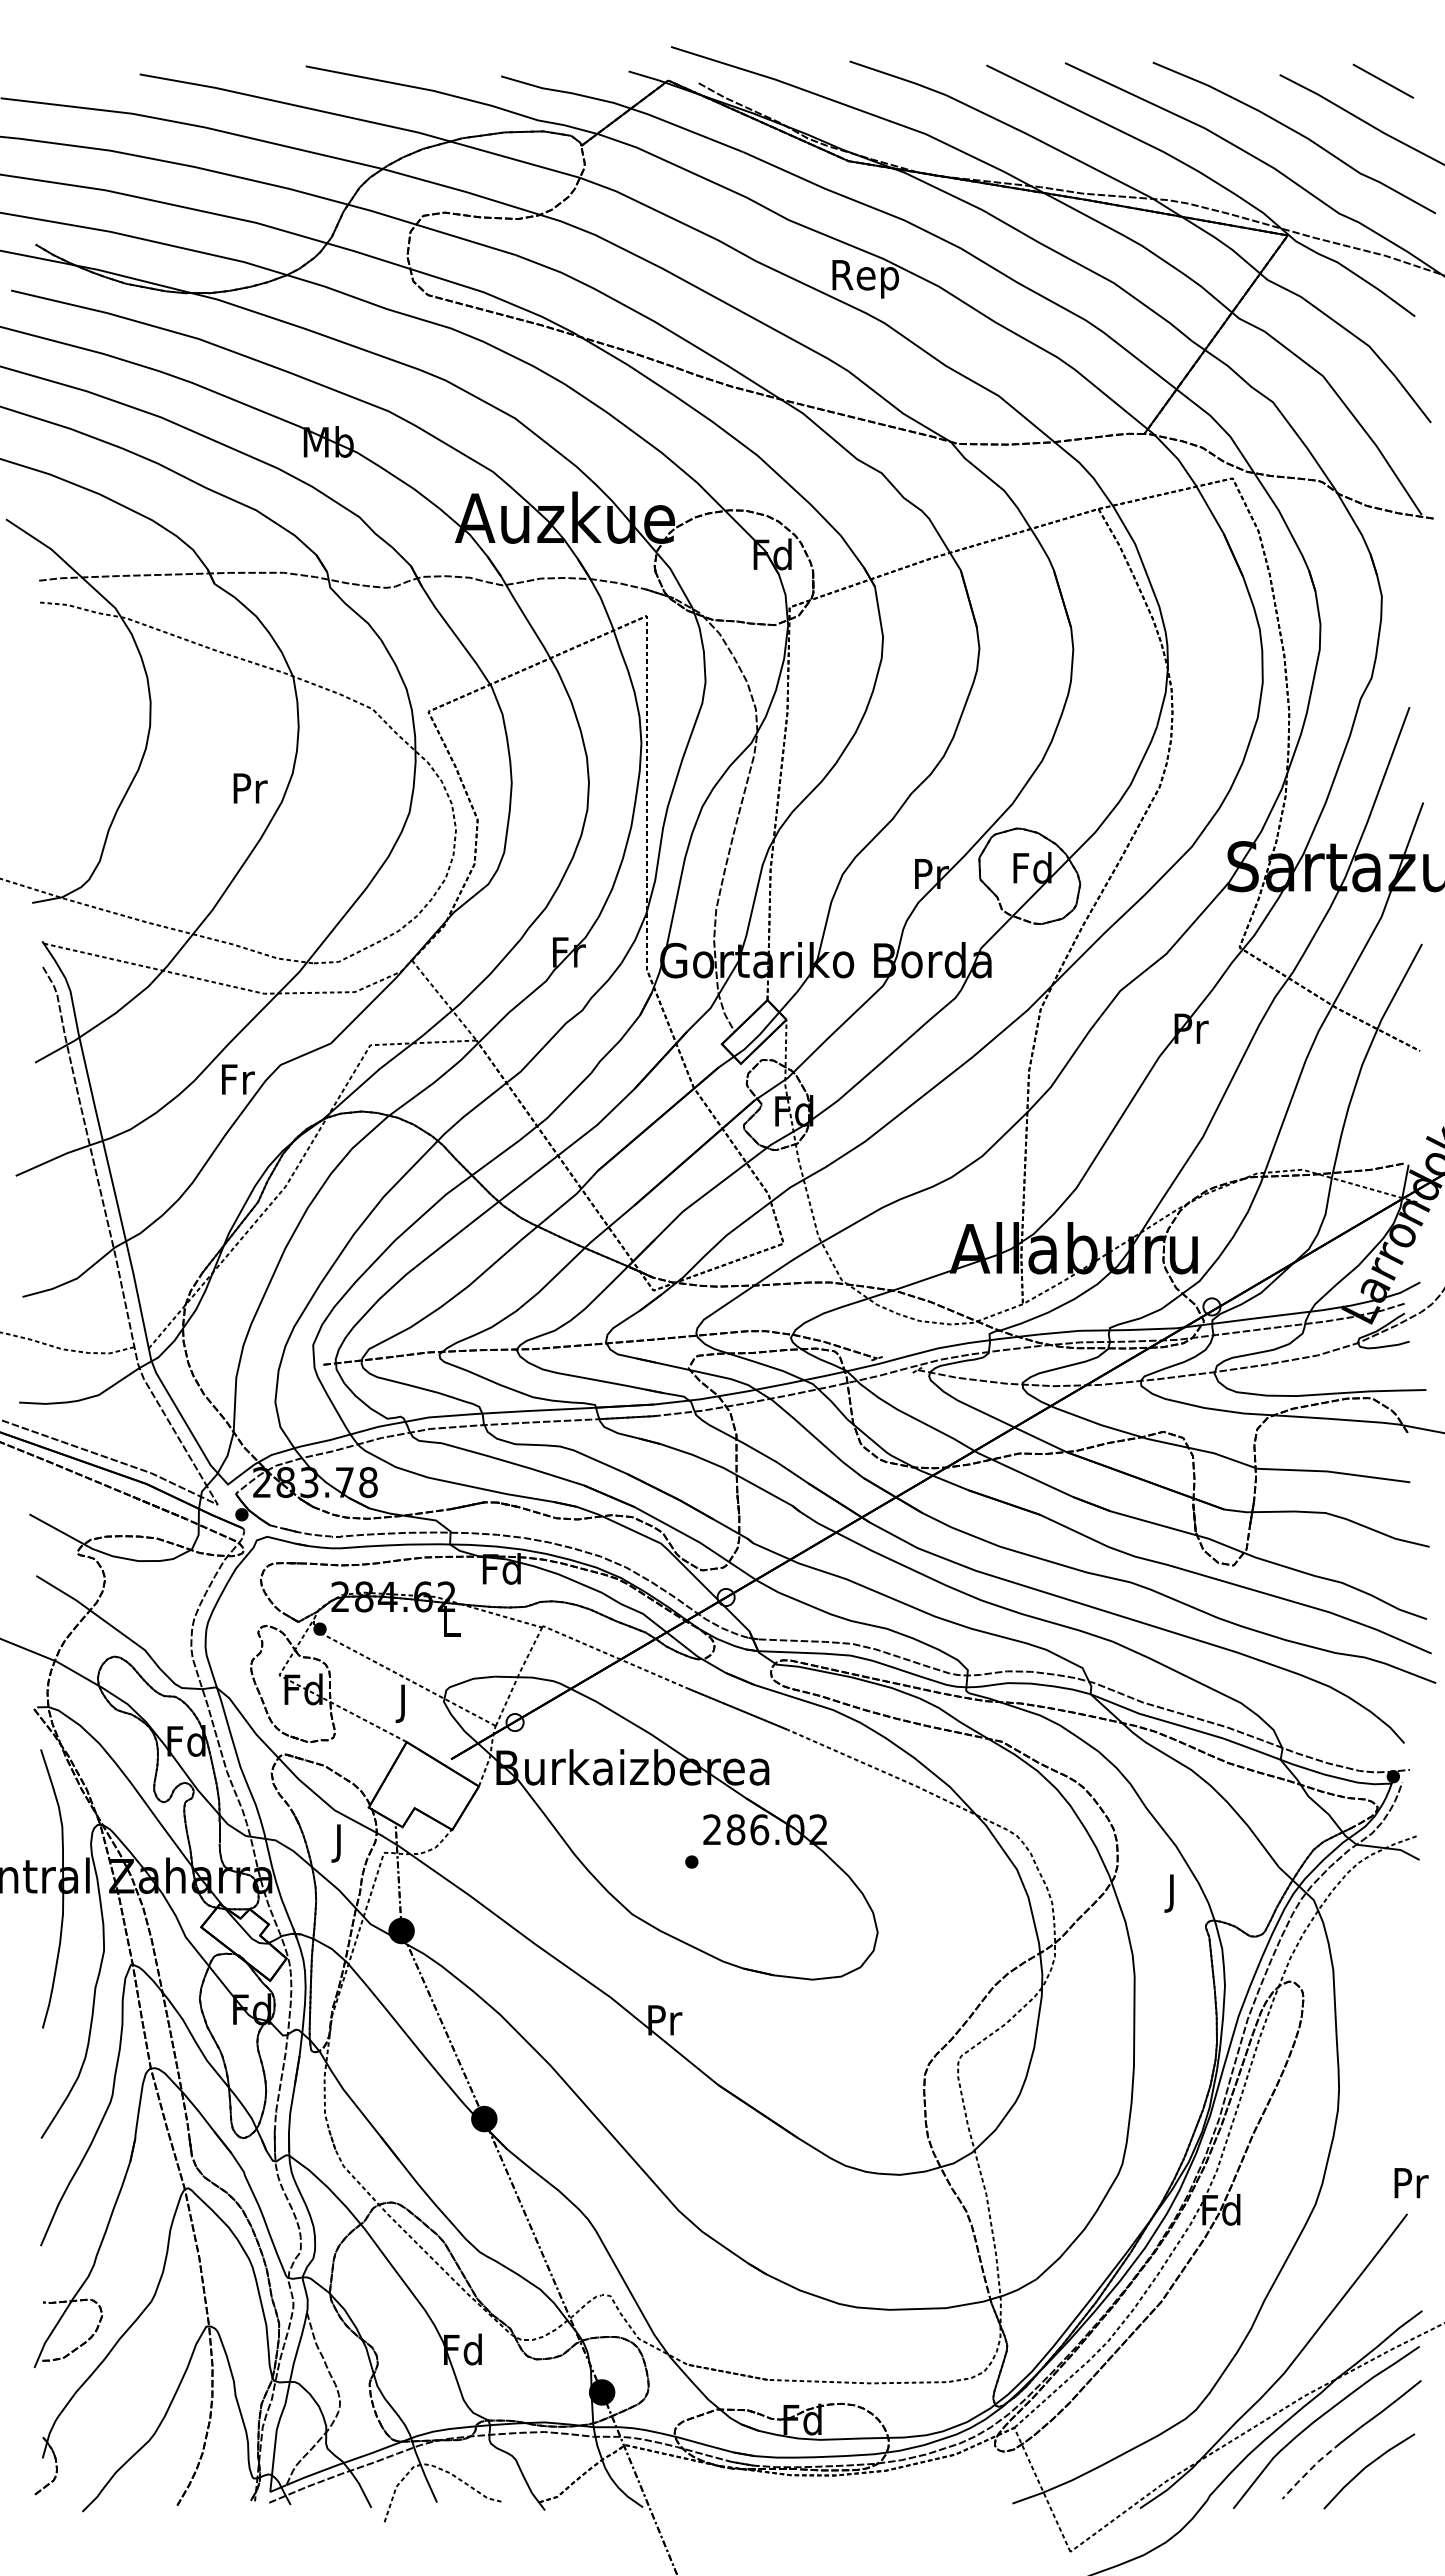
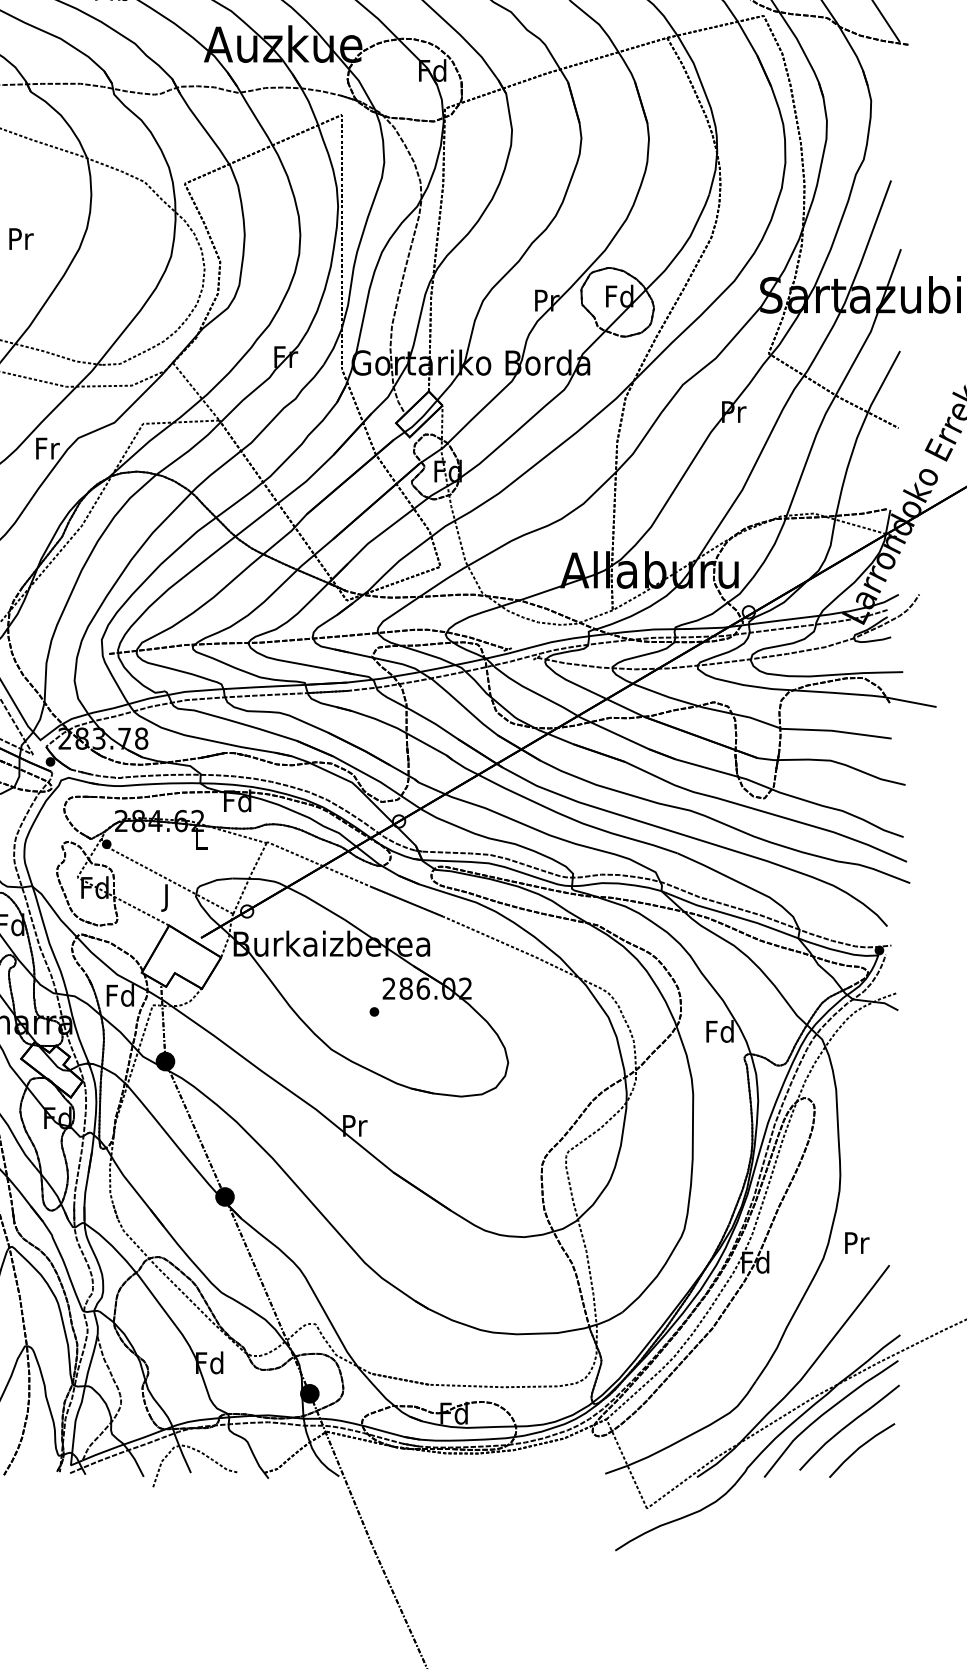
text: (250, 788) -> (21, 239), moved
text: (338, 1842) -> (120, 997), J -> Fd
text: (1171, 1892) -> (719, 1033), J -> Fd
text: (1411, 2183) -> (857, 1243), moved
line: (1310, 2470) -> (819, 1449), dashed -> solid

